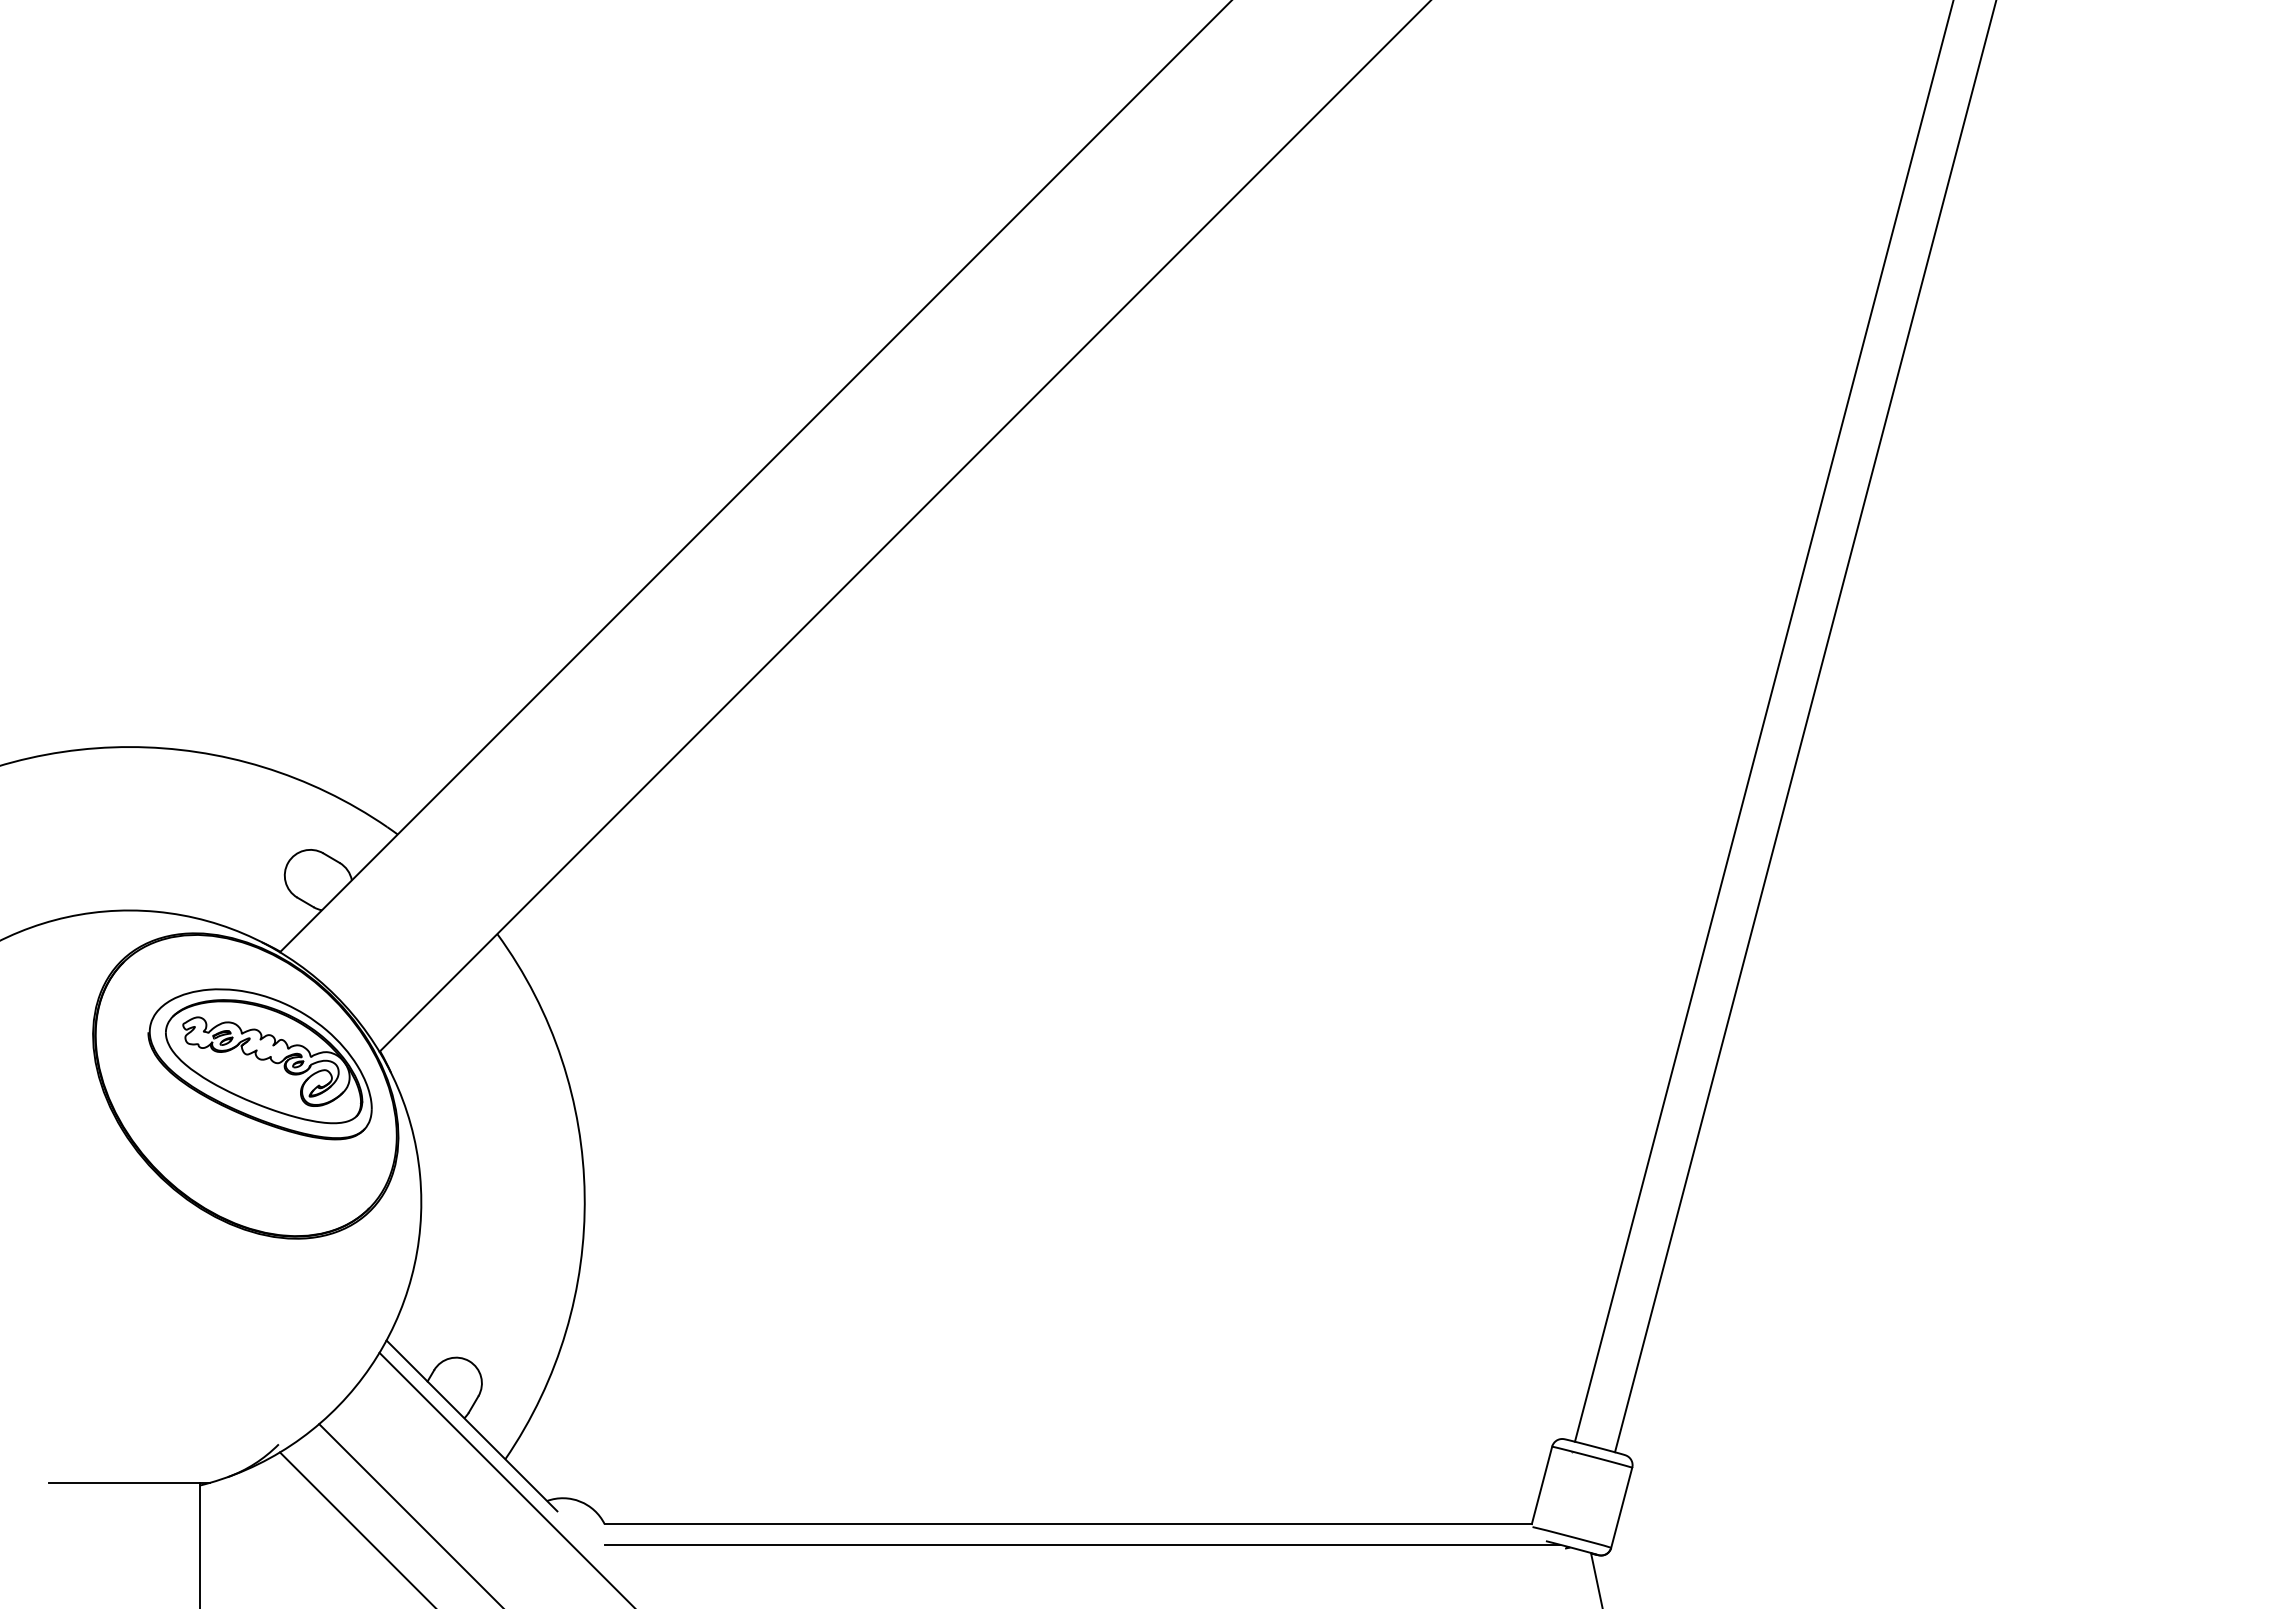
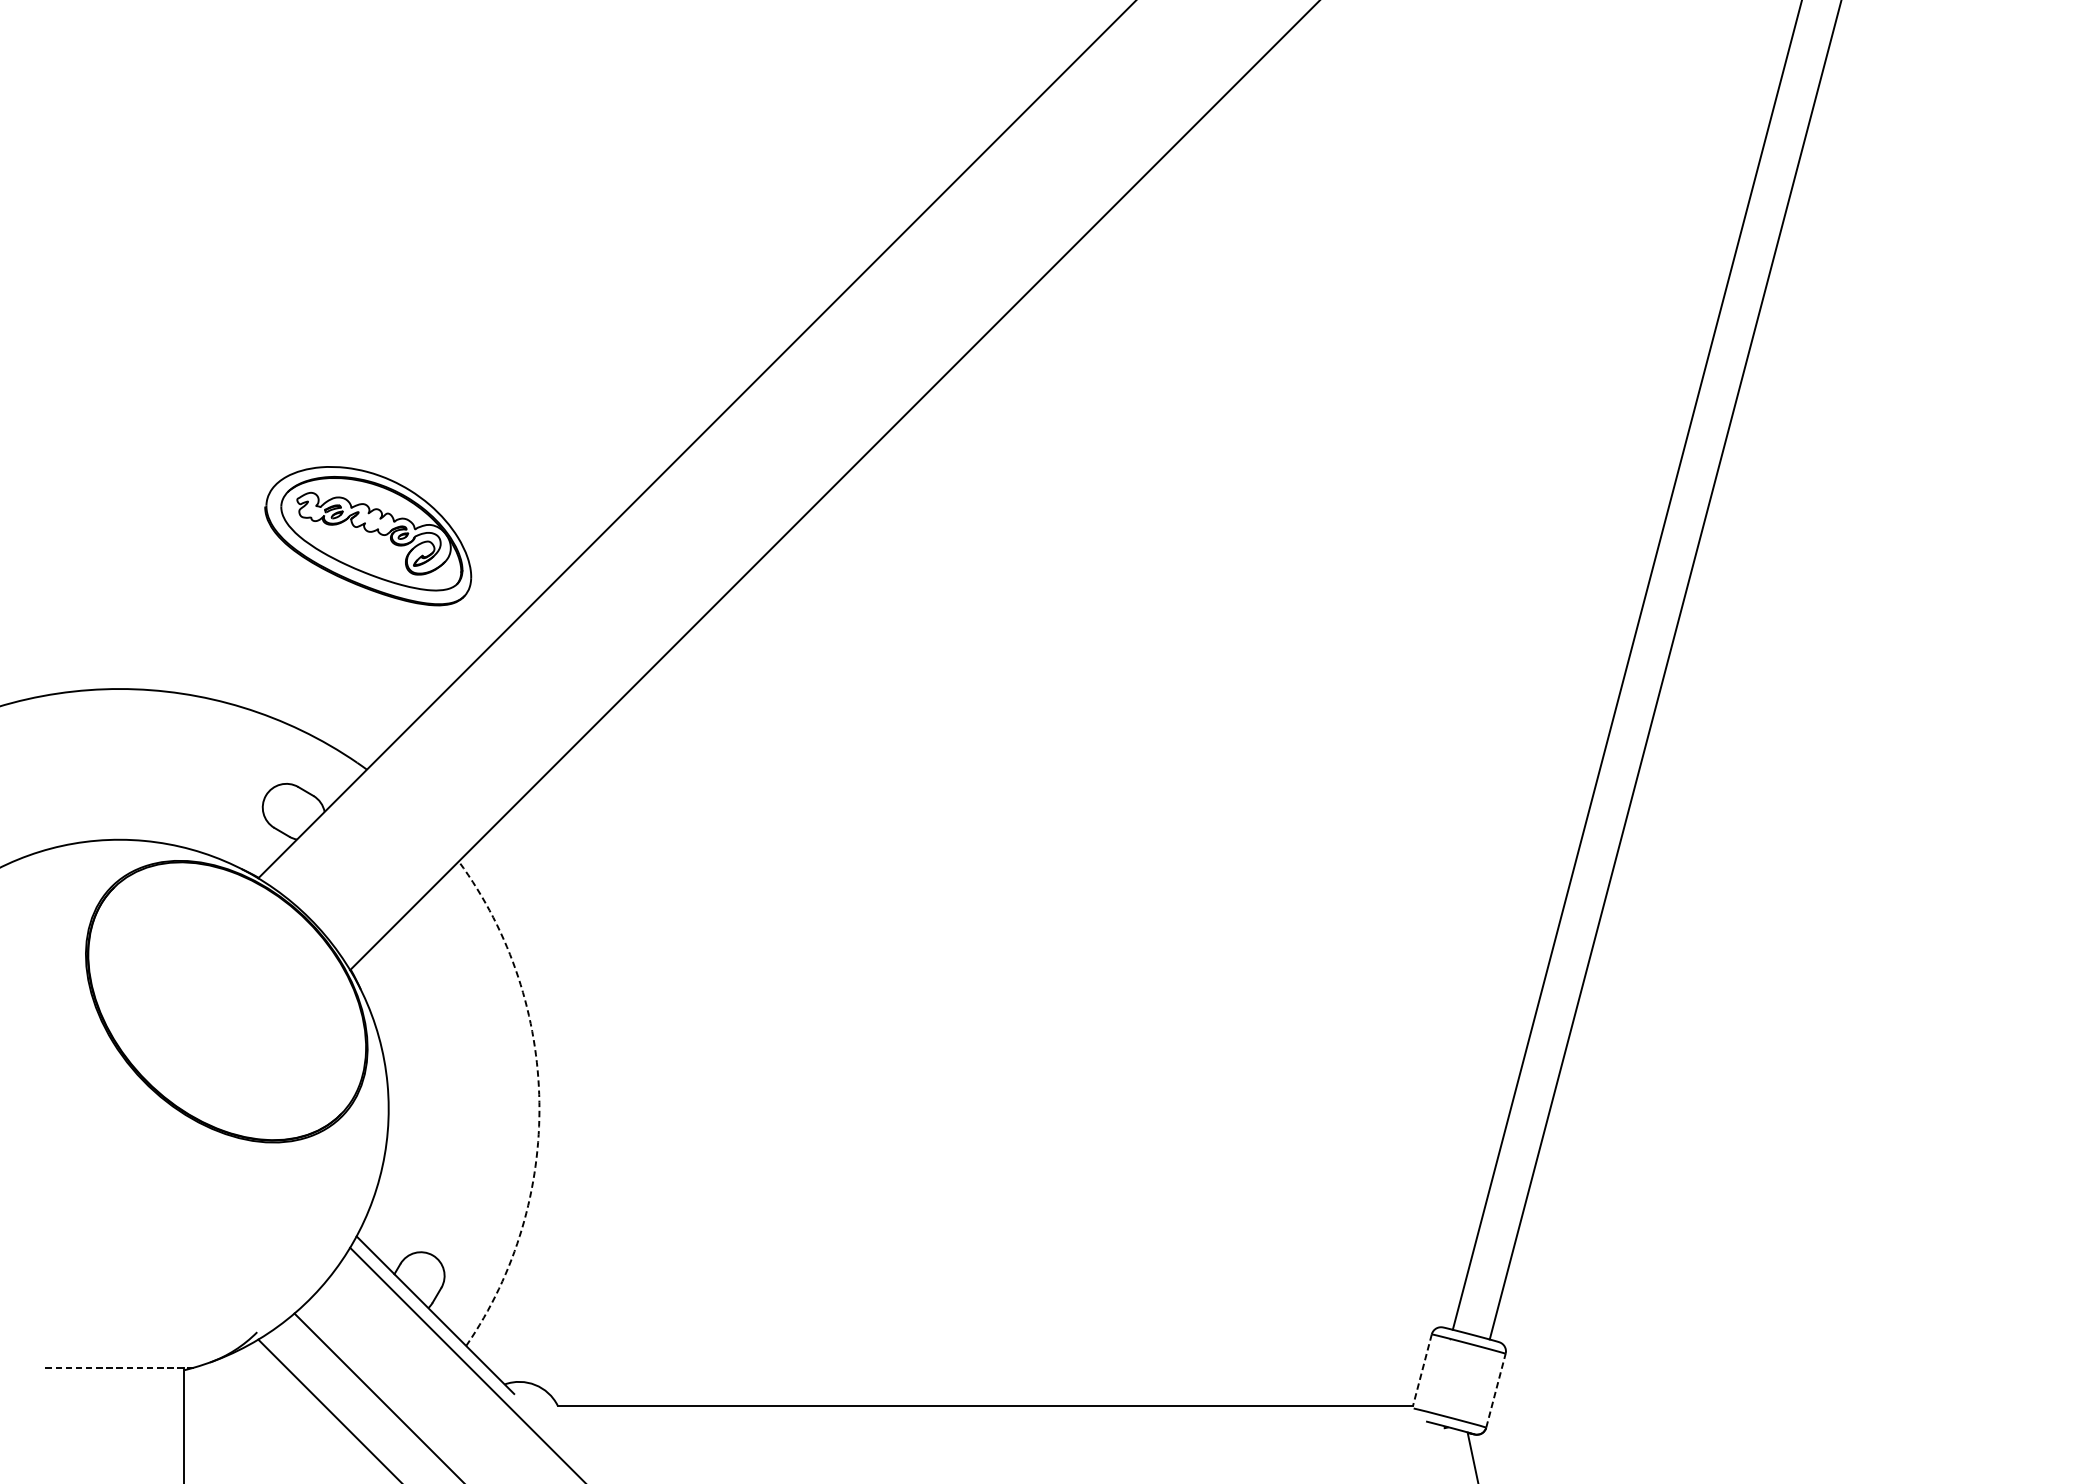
part: (259, 1064) -> (367, 536), moved
arc: (584, 1195) -> (539, 1102), solid -> dashed
line: (129, 1482) -> (119, 1367), solid -> dashed
line: (1541, 1485) -> (1421, 1370), solid -> dashed
line: (1621, 1507) -> (1495, 1390), solid -> dashed
line: (1081, 1544) -> (997, 1424), removed

